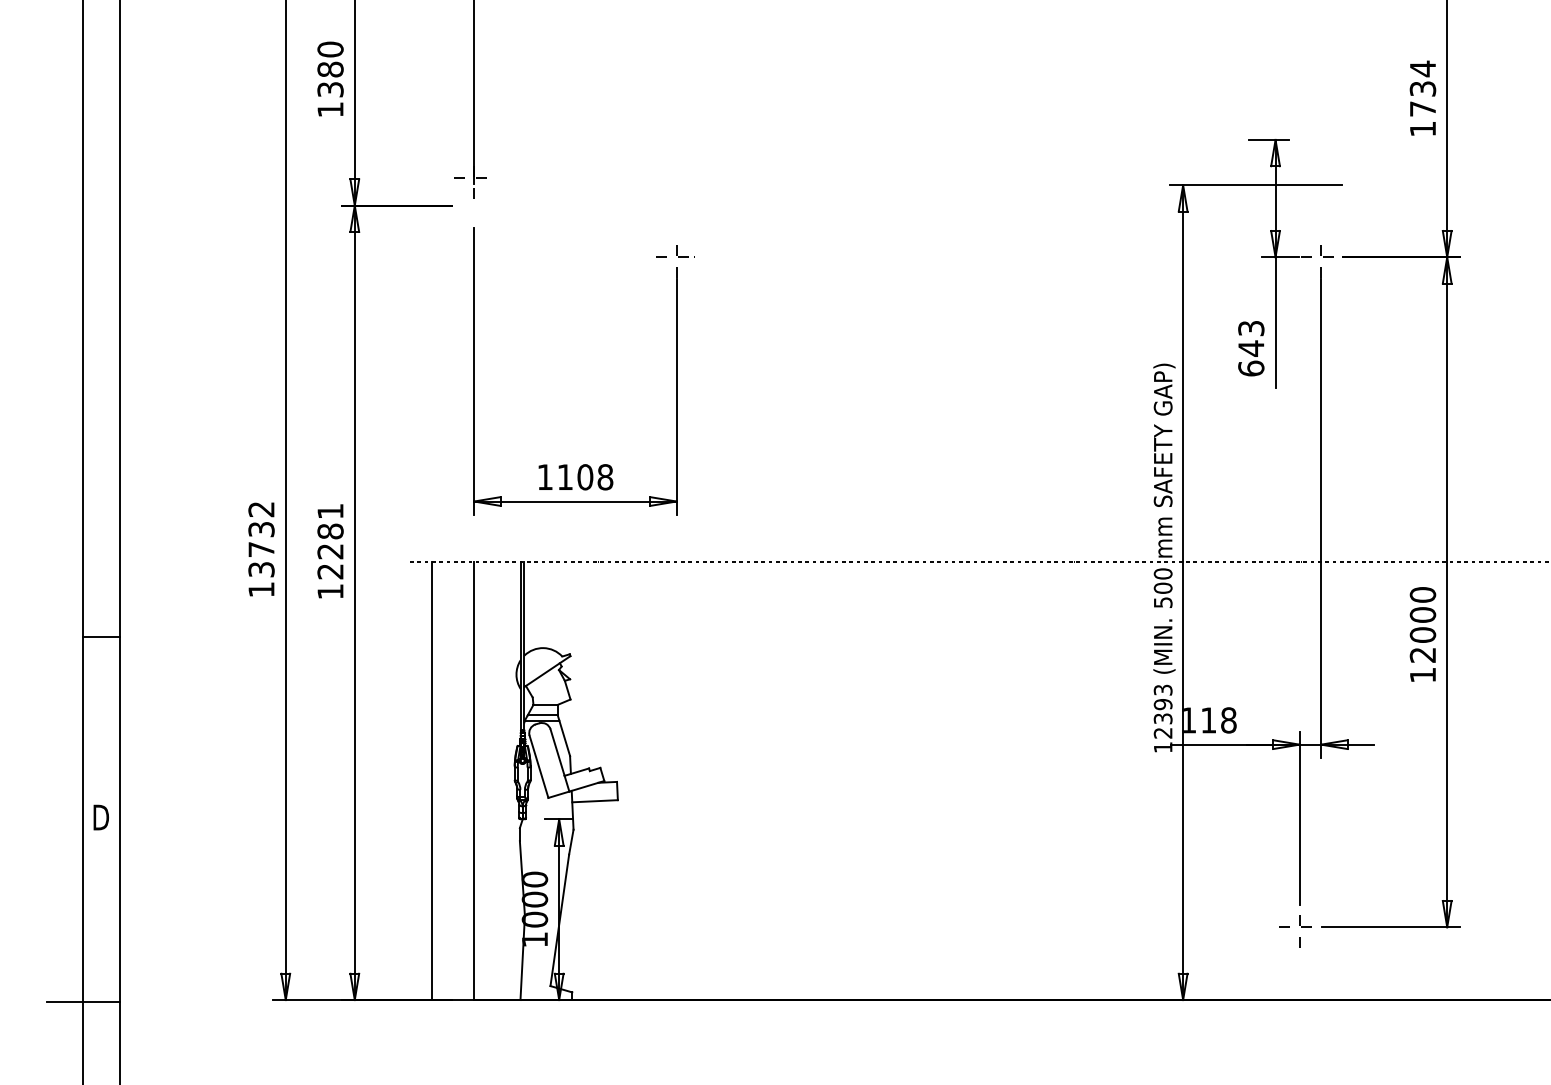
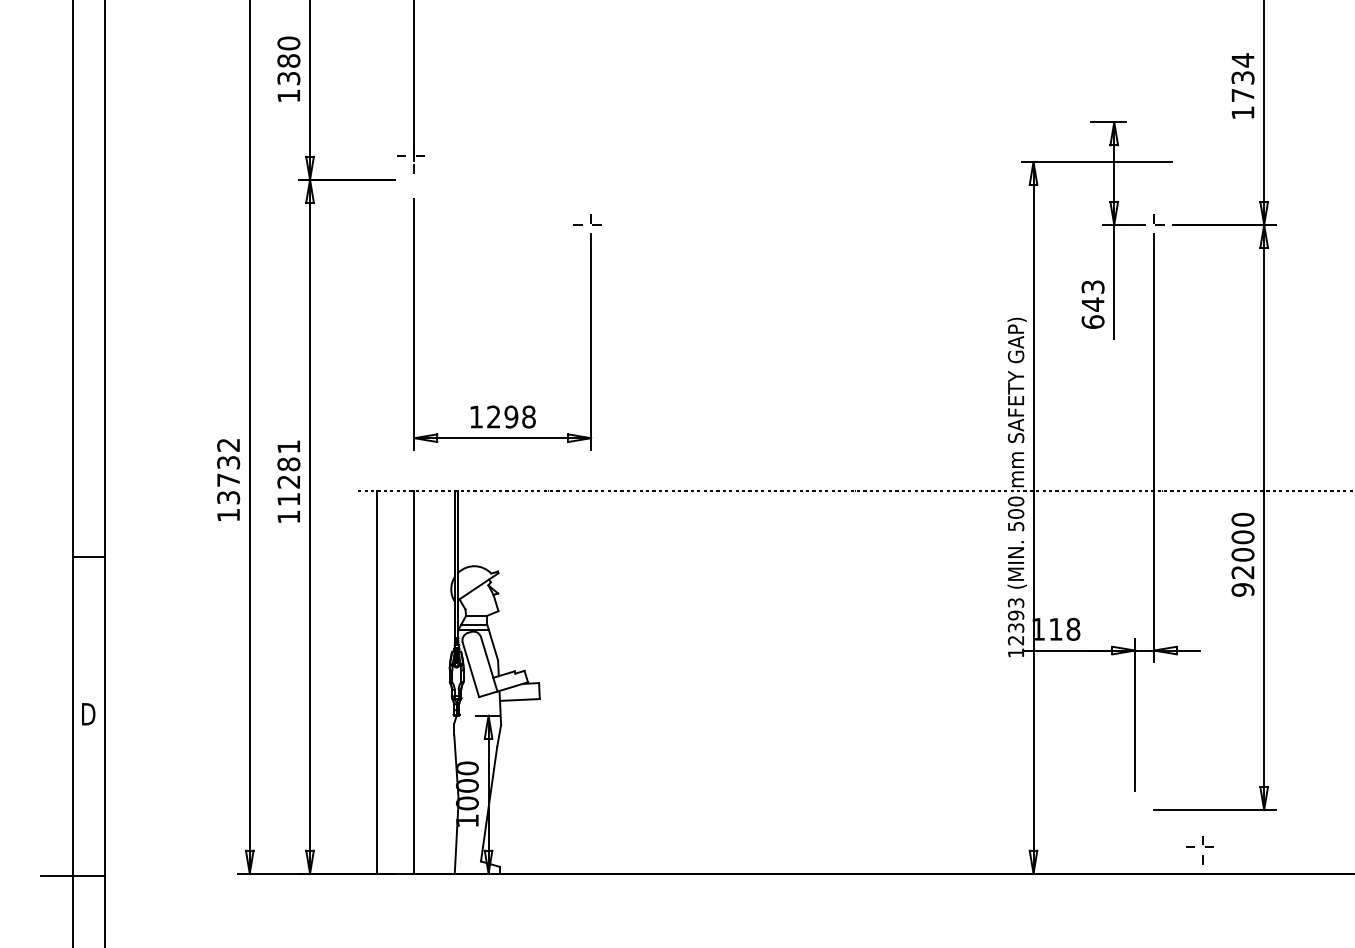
text: (575, 477) -> (502, 417), 1108 -> 1298
text: (330, 571) -> (288, 499), 12281 -> 11281
text: (1422, 675) -> (1242, 590), 12000 -> 92000
part: (1299, 925) -> (1203, 845), moved

